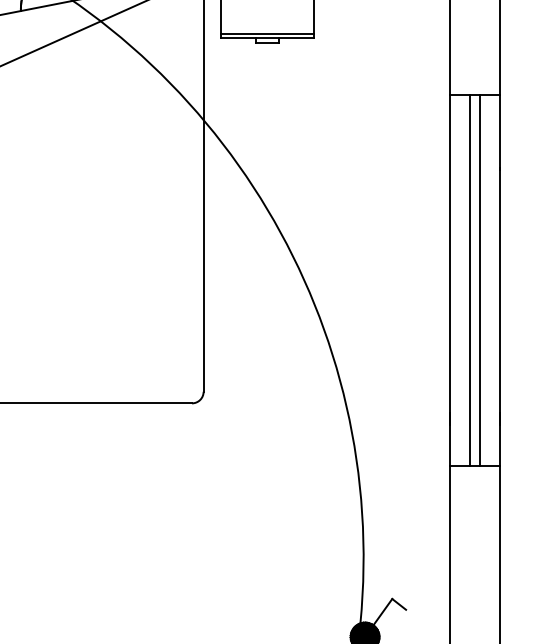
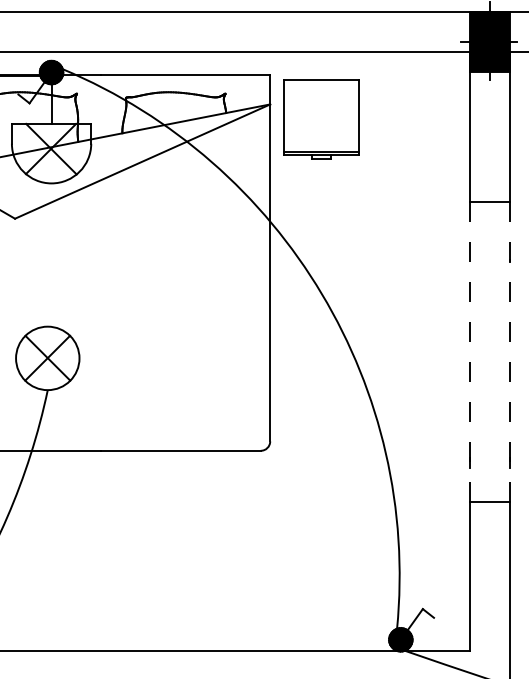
line: (449, 280) -> (469, 351), solid -> dashed
line: (469, 280) -> (485, 351), removed
line: (479, 280) -> (493, 351), removed
line: (499, 280) -> (509, 351), solid -> dashed

